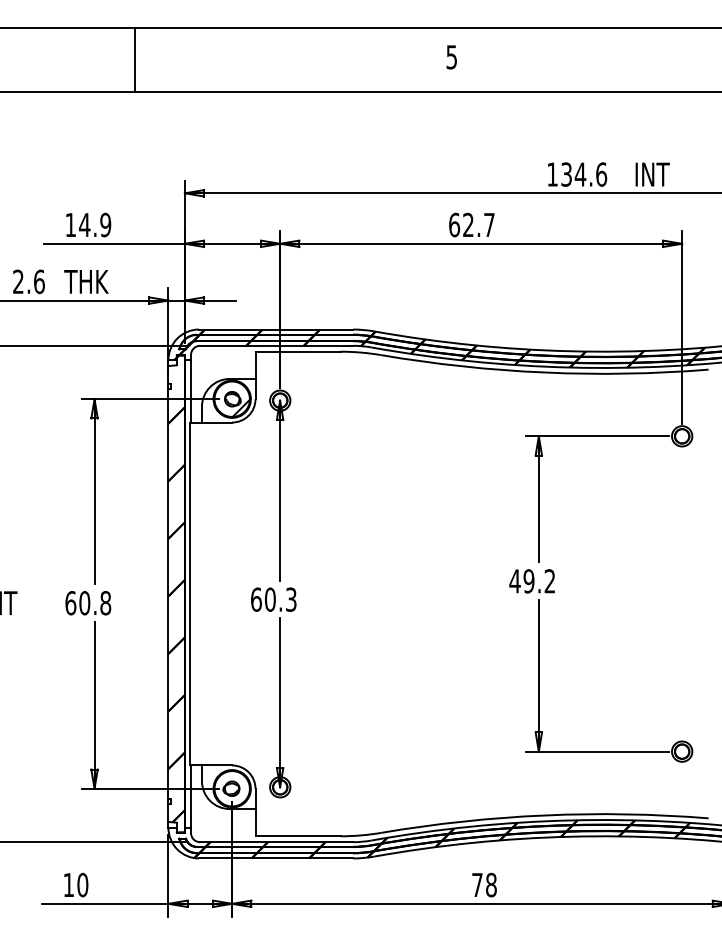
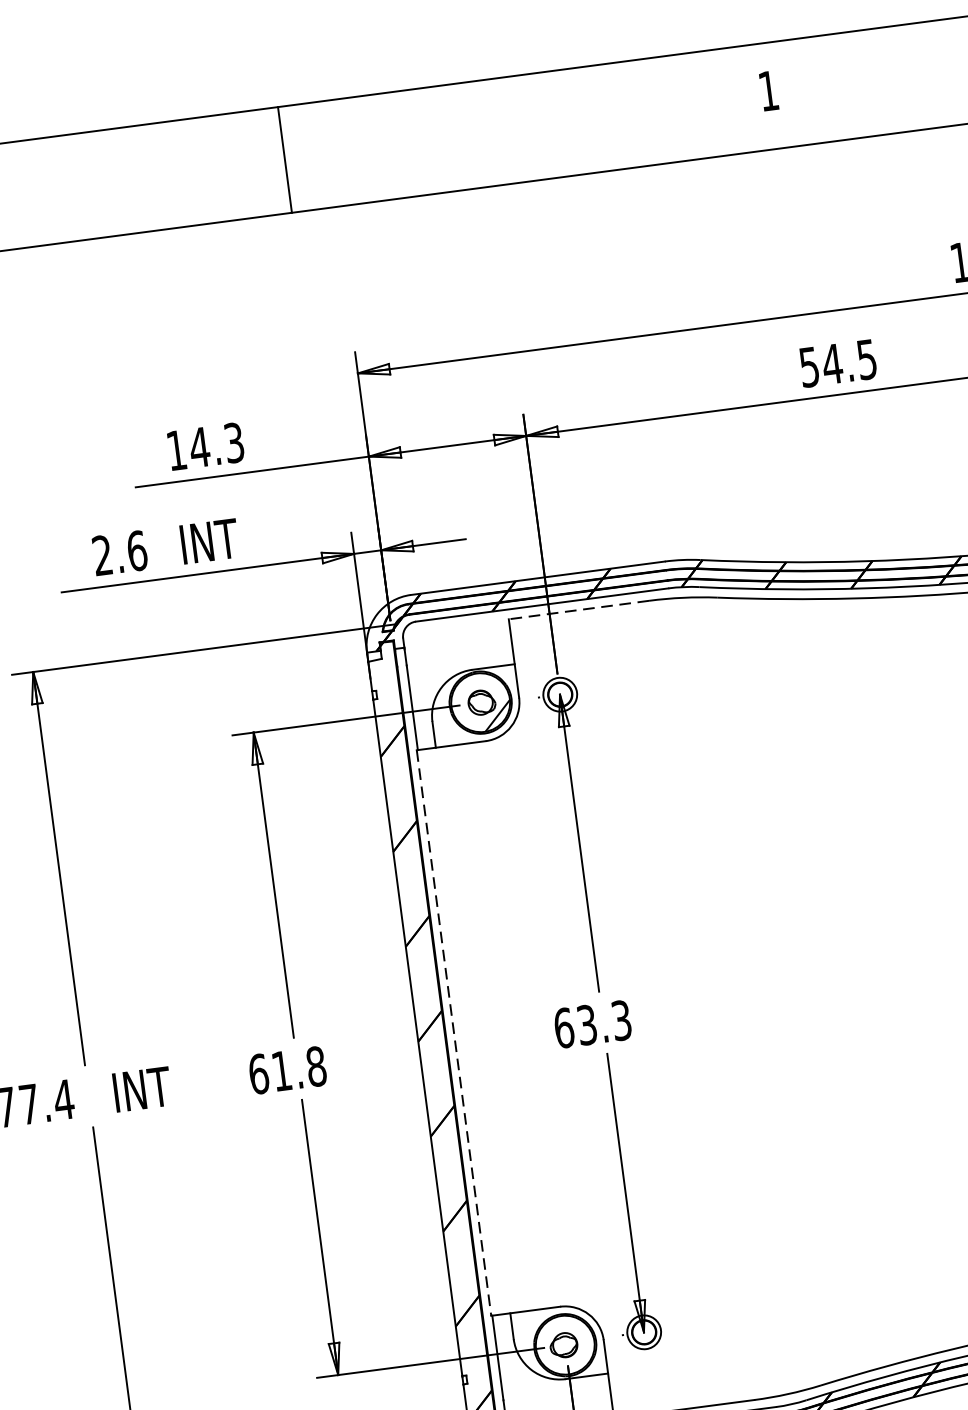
text: (451, 57) -> (768, 91), 5 -> 1
line: (135, 60) -> (285, 160), moved
text: (471, 224) -> (837, 362), 62.7 -> 54.5
text: (105, 225) -> (233, 443), 14.9 -> 14.3
text: (86, 281) -> (214, 540), THK -> INT
line: (298, 351) -> (579, 609), solid -> dashed
line: (190, 594) -> (454, 1033), solid -> dashed
text: (269, 599) -> (585, 1024), 60.3 -> 63.3
text: (84, 603) -> (281, 1071), 60.8 -> 61.8

